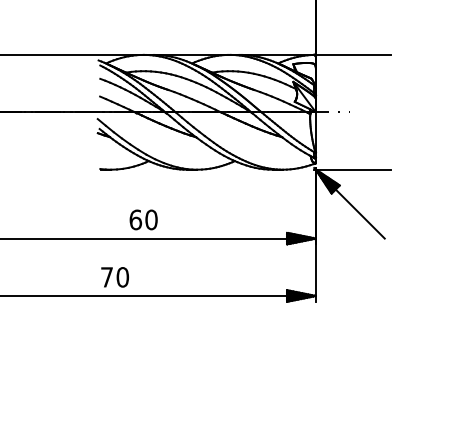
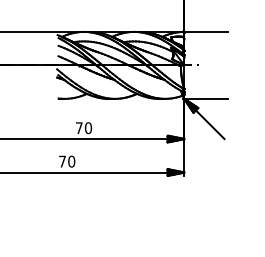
text: (134, 220) -> (78, 128), 60 -> 70

